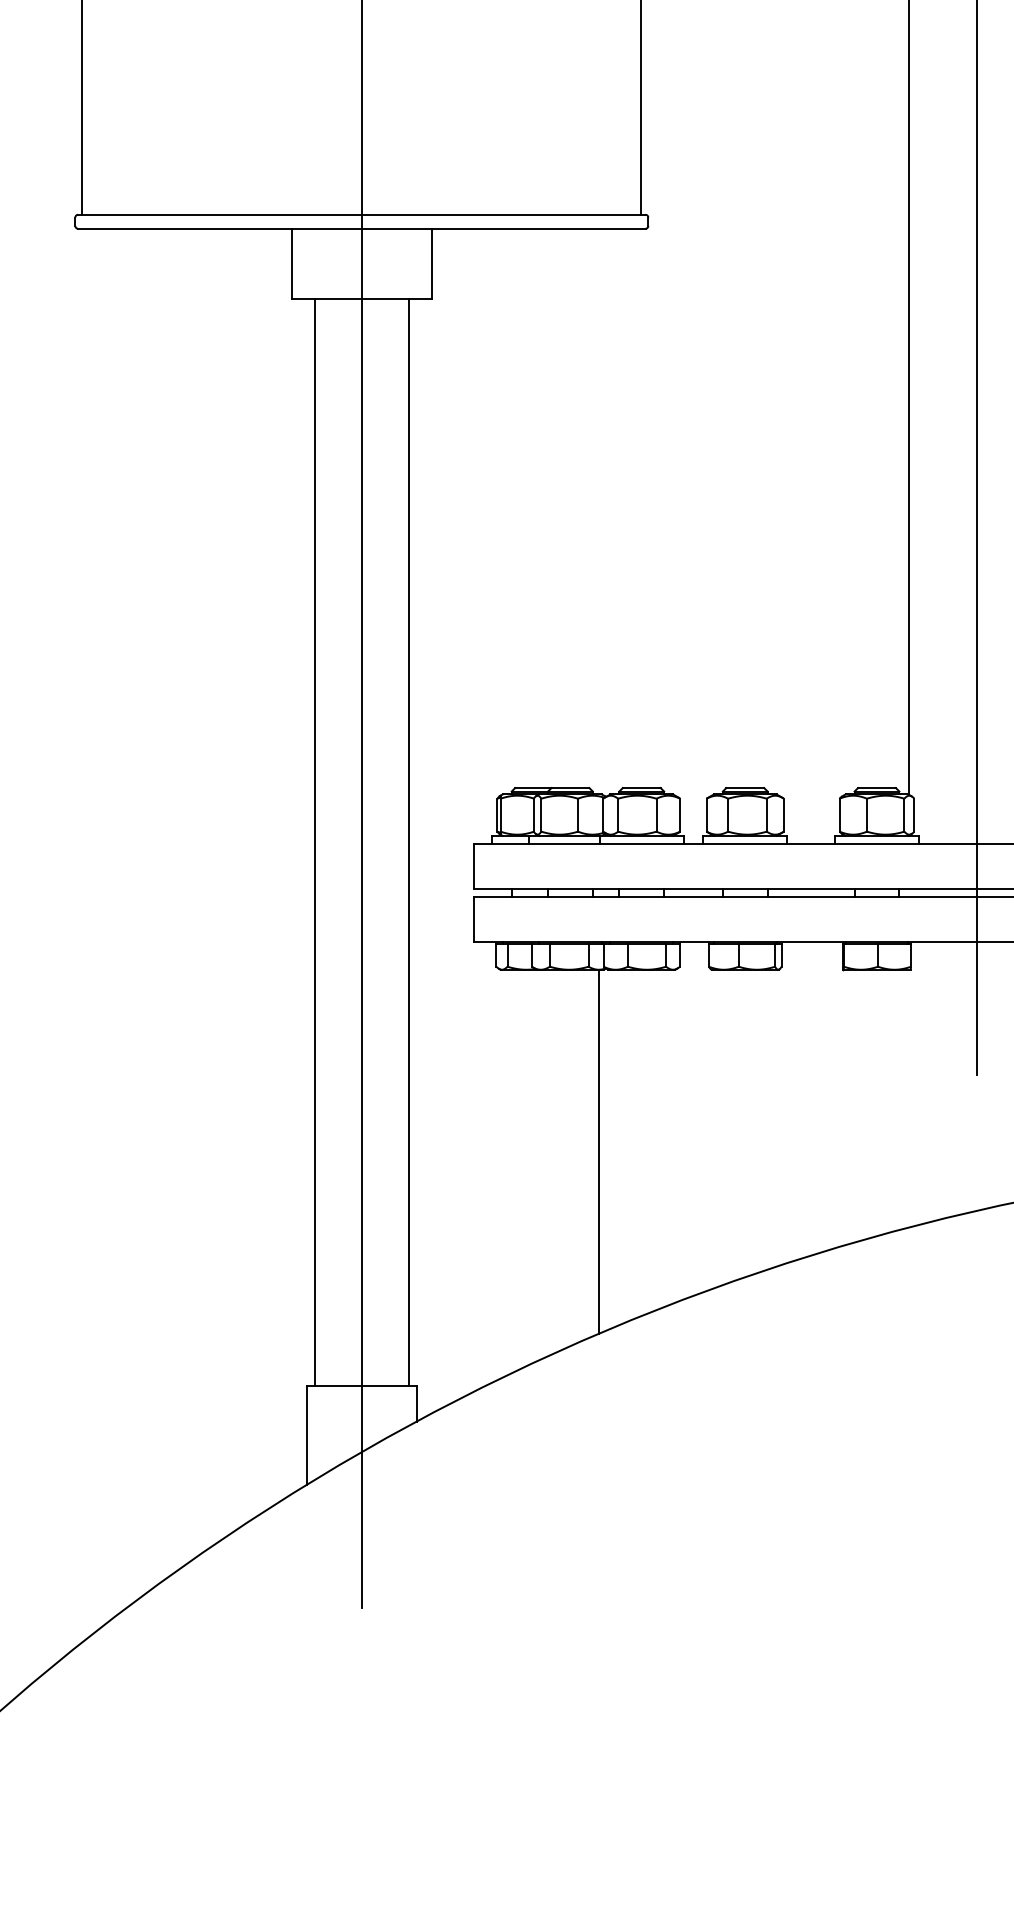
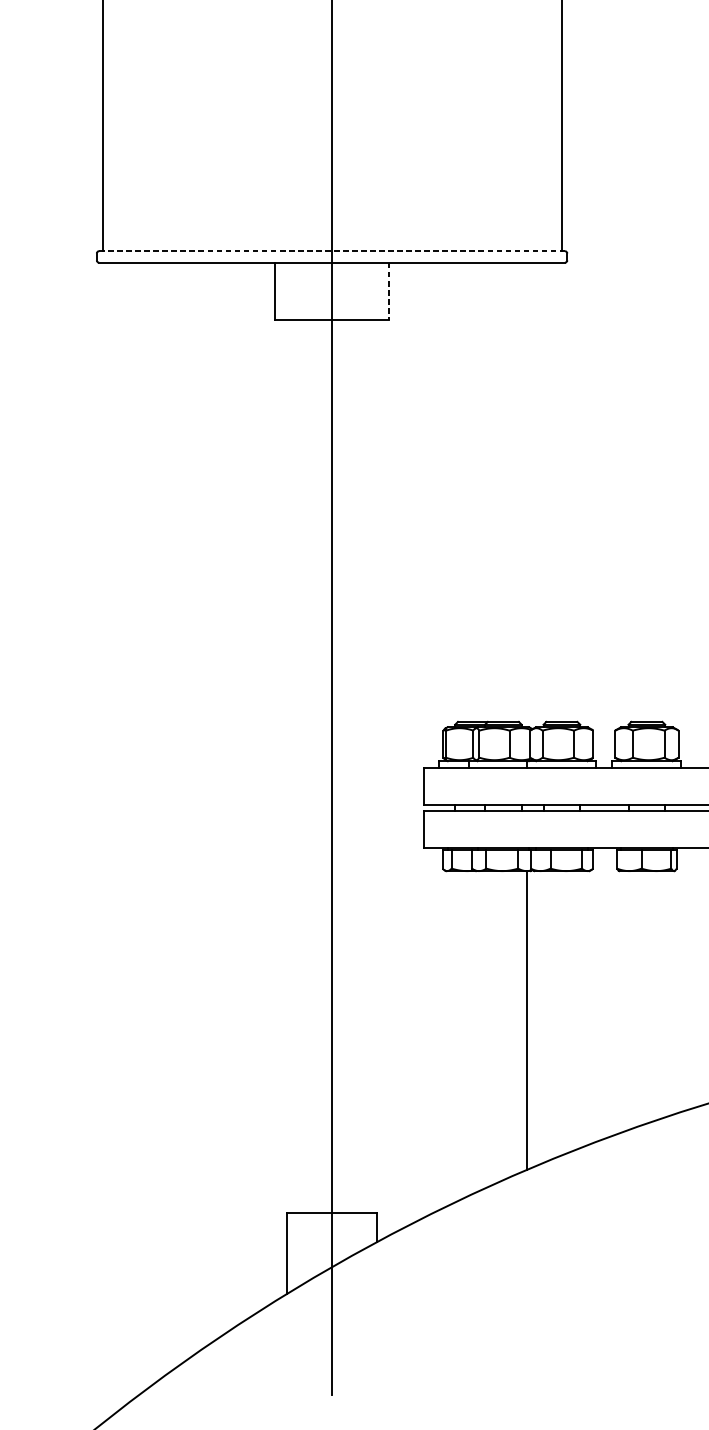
line: (361, 214) -> (331, 250), solid -> dashed
line: (431, 263) -> (389, 291), solid -> dashed
line: (314, 842) -> (293, 766), removed
line: (408, 842) -> (370, 766), removed

